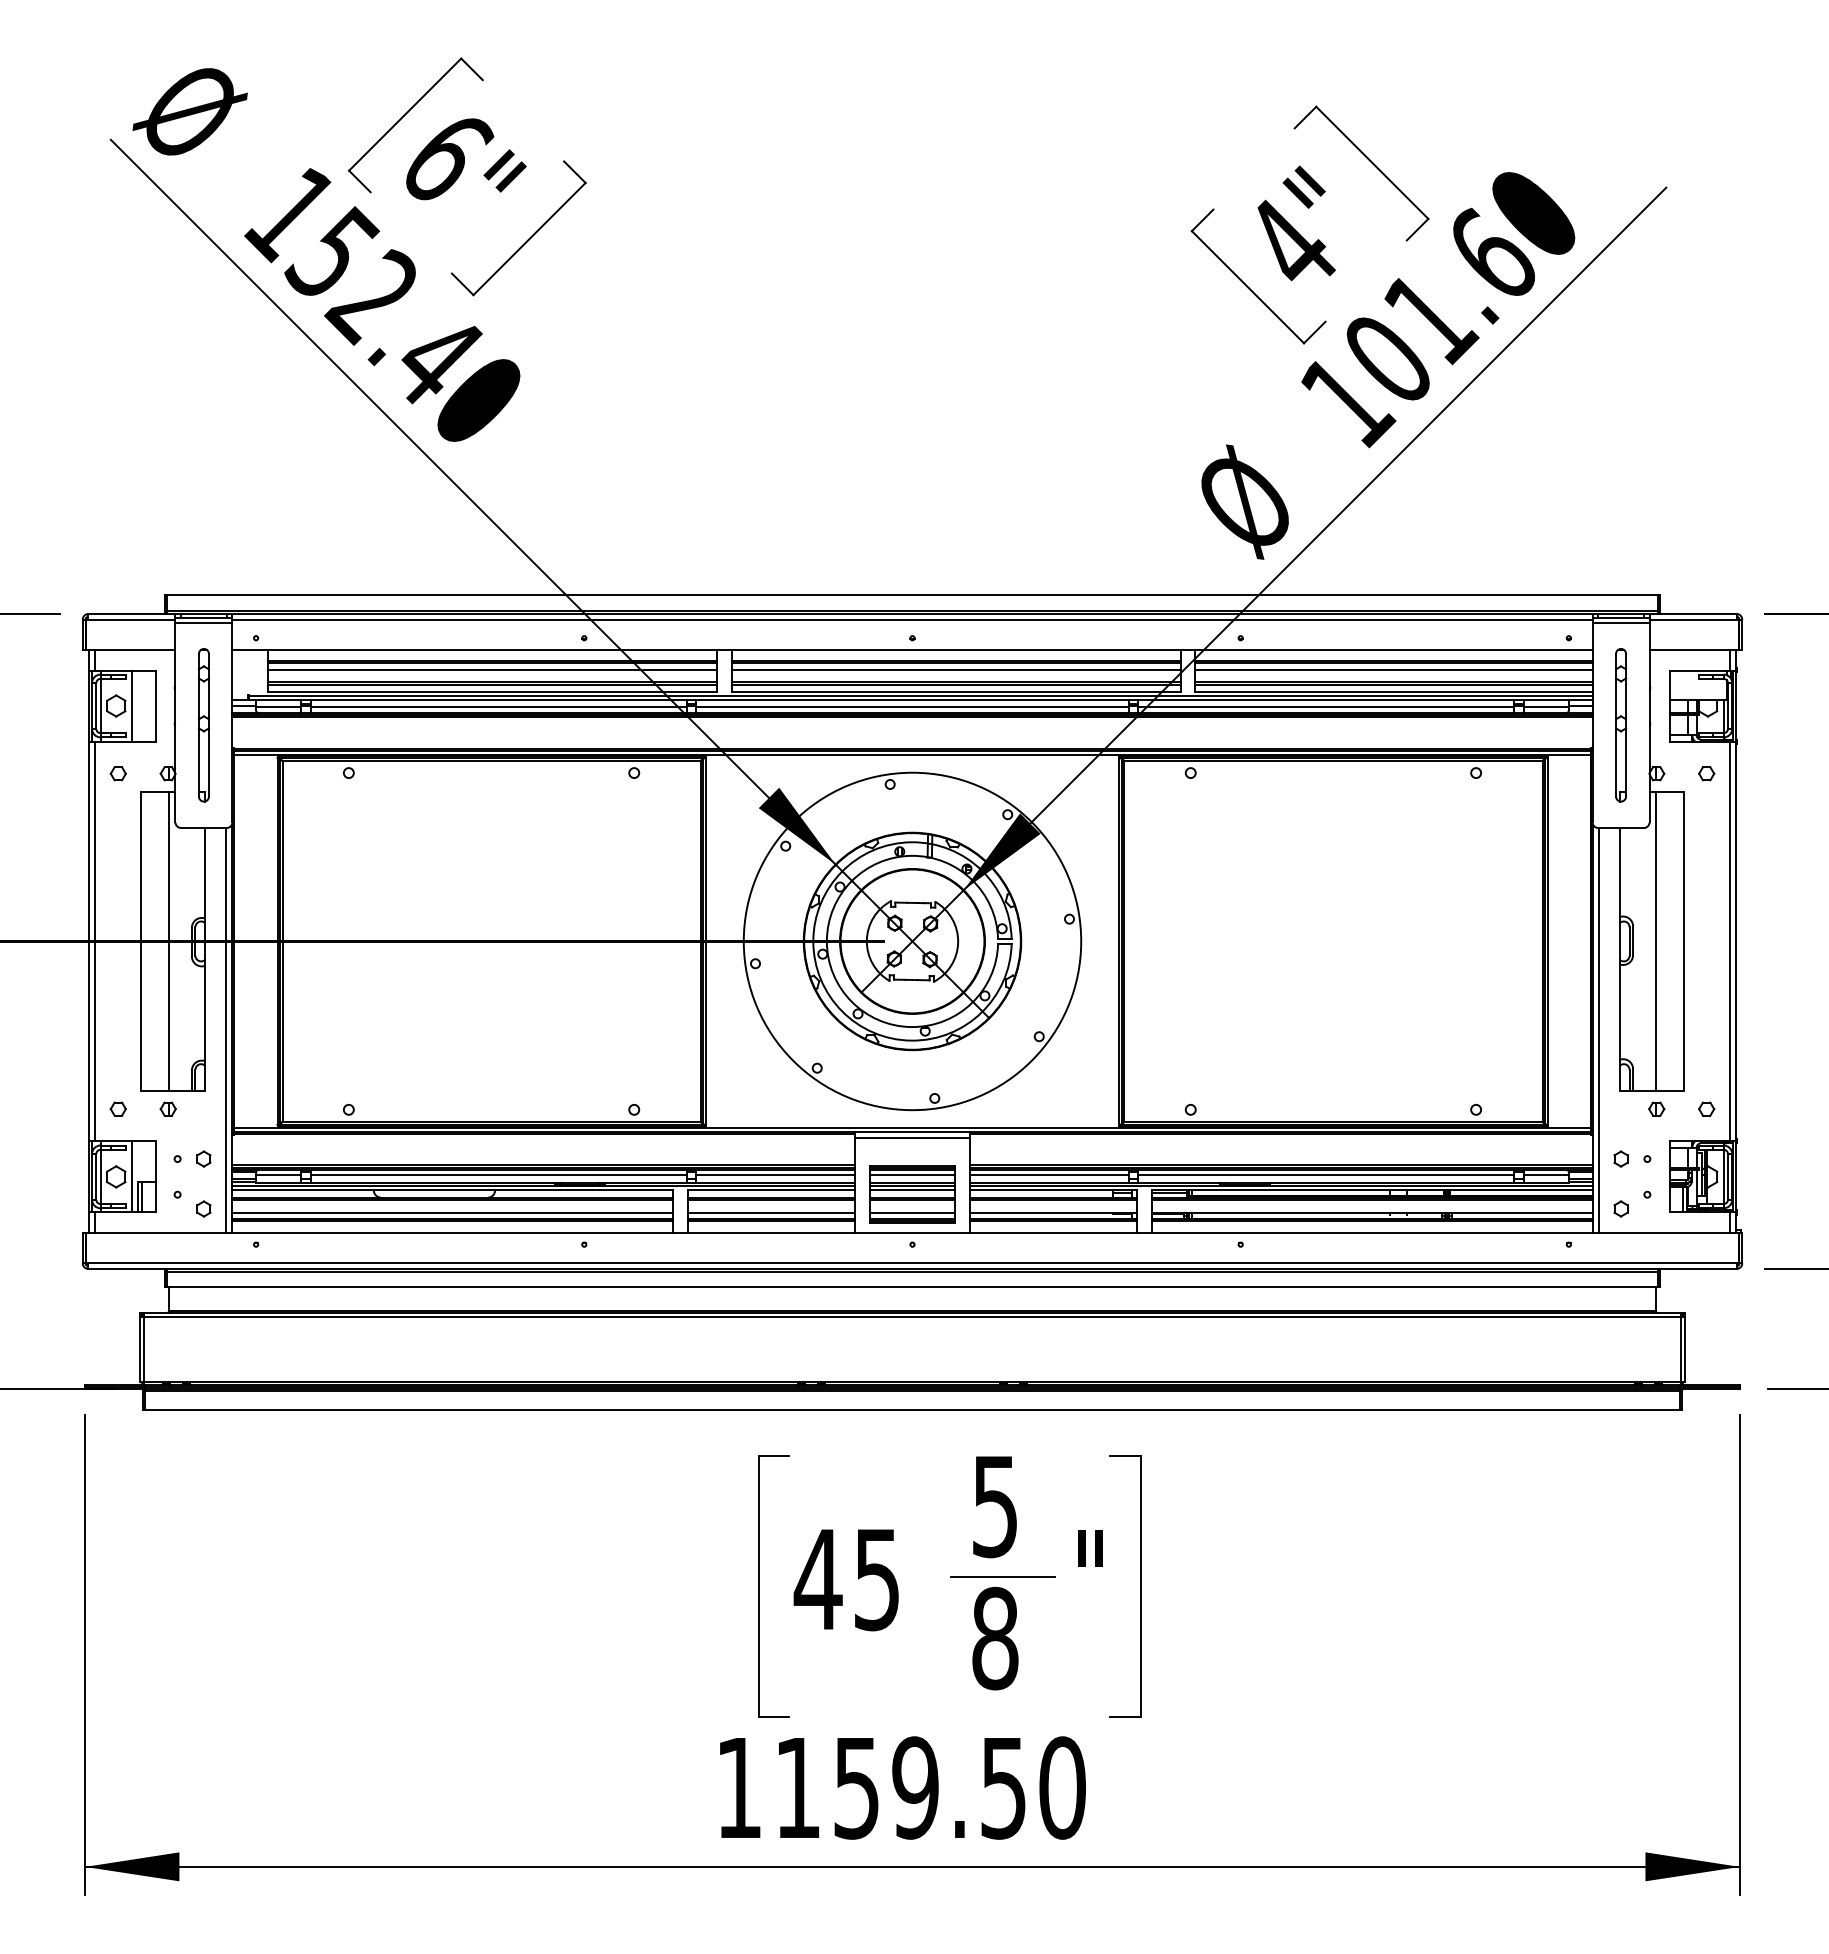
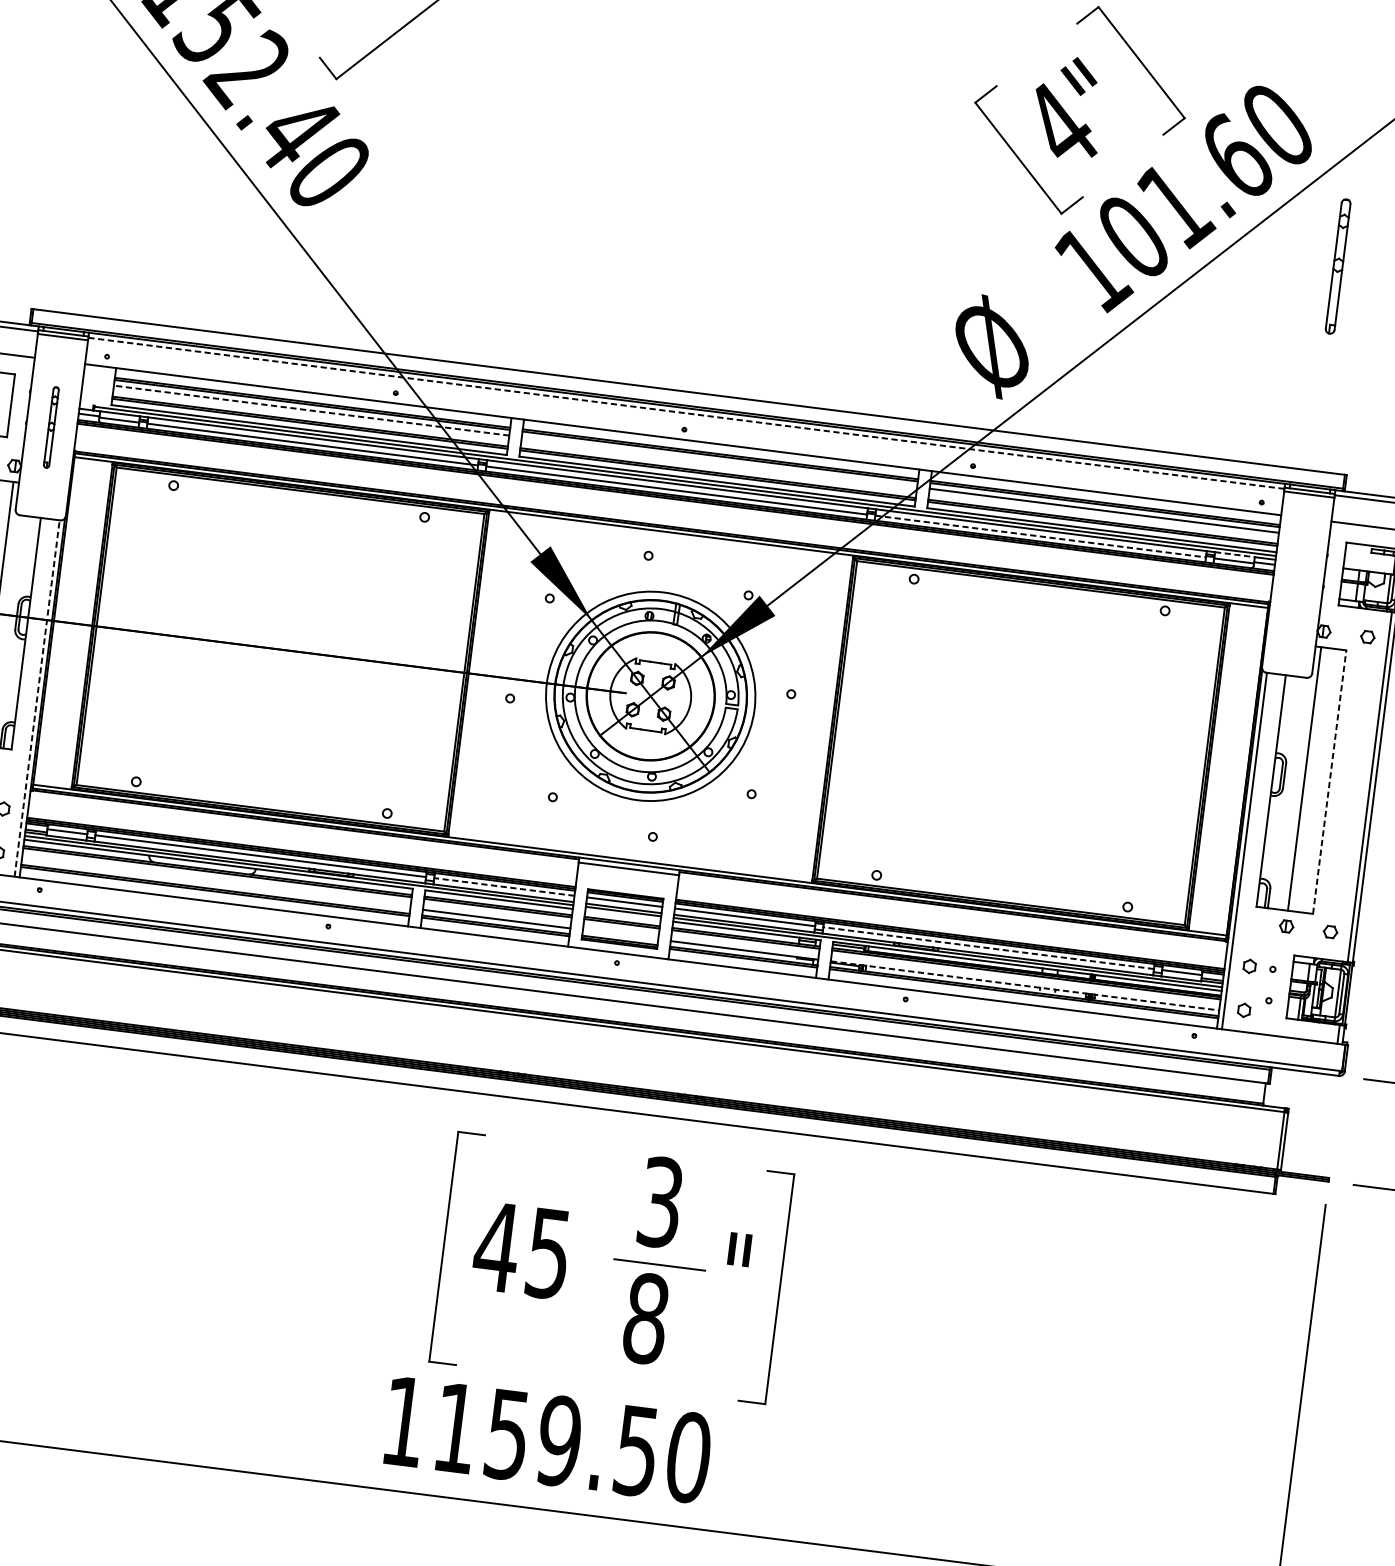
line: (912, 619) -> (686, 413), solid -> dashed
line: (492, 669) -> (311, 410), solid -> dashed
line: (956, 669) -> (719, 462), removed
line: (1546, 700) -> (1235, 554), solid -> dashed
line: (1326, 707) -> (1040, 536), solid -> dashed
part: (203, 725) -> (51, 427), size x0.6
part: (1621, 725) -> (1338, 266), moved
circle: (912, 941) -> (650, 696), size x0.7
line: (1684, 941) -> (1329, 782), solid -> dashed
line: (226, 1030) -> (37, 698), solid -> dashed
line: (775, 1175) -> (504, 886), solid -> dashed
line: (1325, 1175) -> (987, 948), solid -> dashed
line: (912, 1190) -> (623, 915), removed
line: (452, 1212) -> (216, 883), removed
line: (912, 1212) -> (620, 934), removed
line: (1372, 1212) -> (1025, 985), solid -> dashed
text: (995, 1505) -> (661, 1201), 5 -> 3

